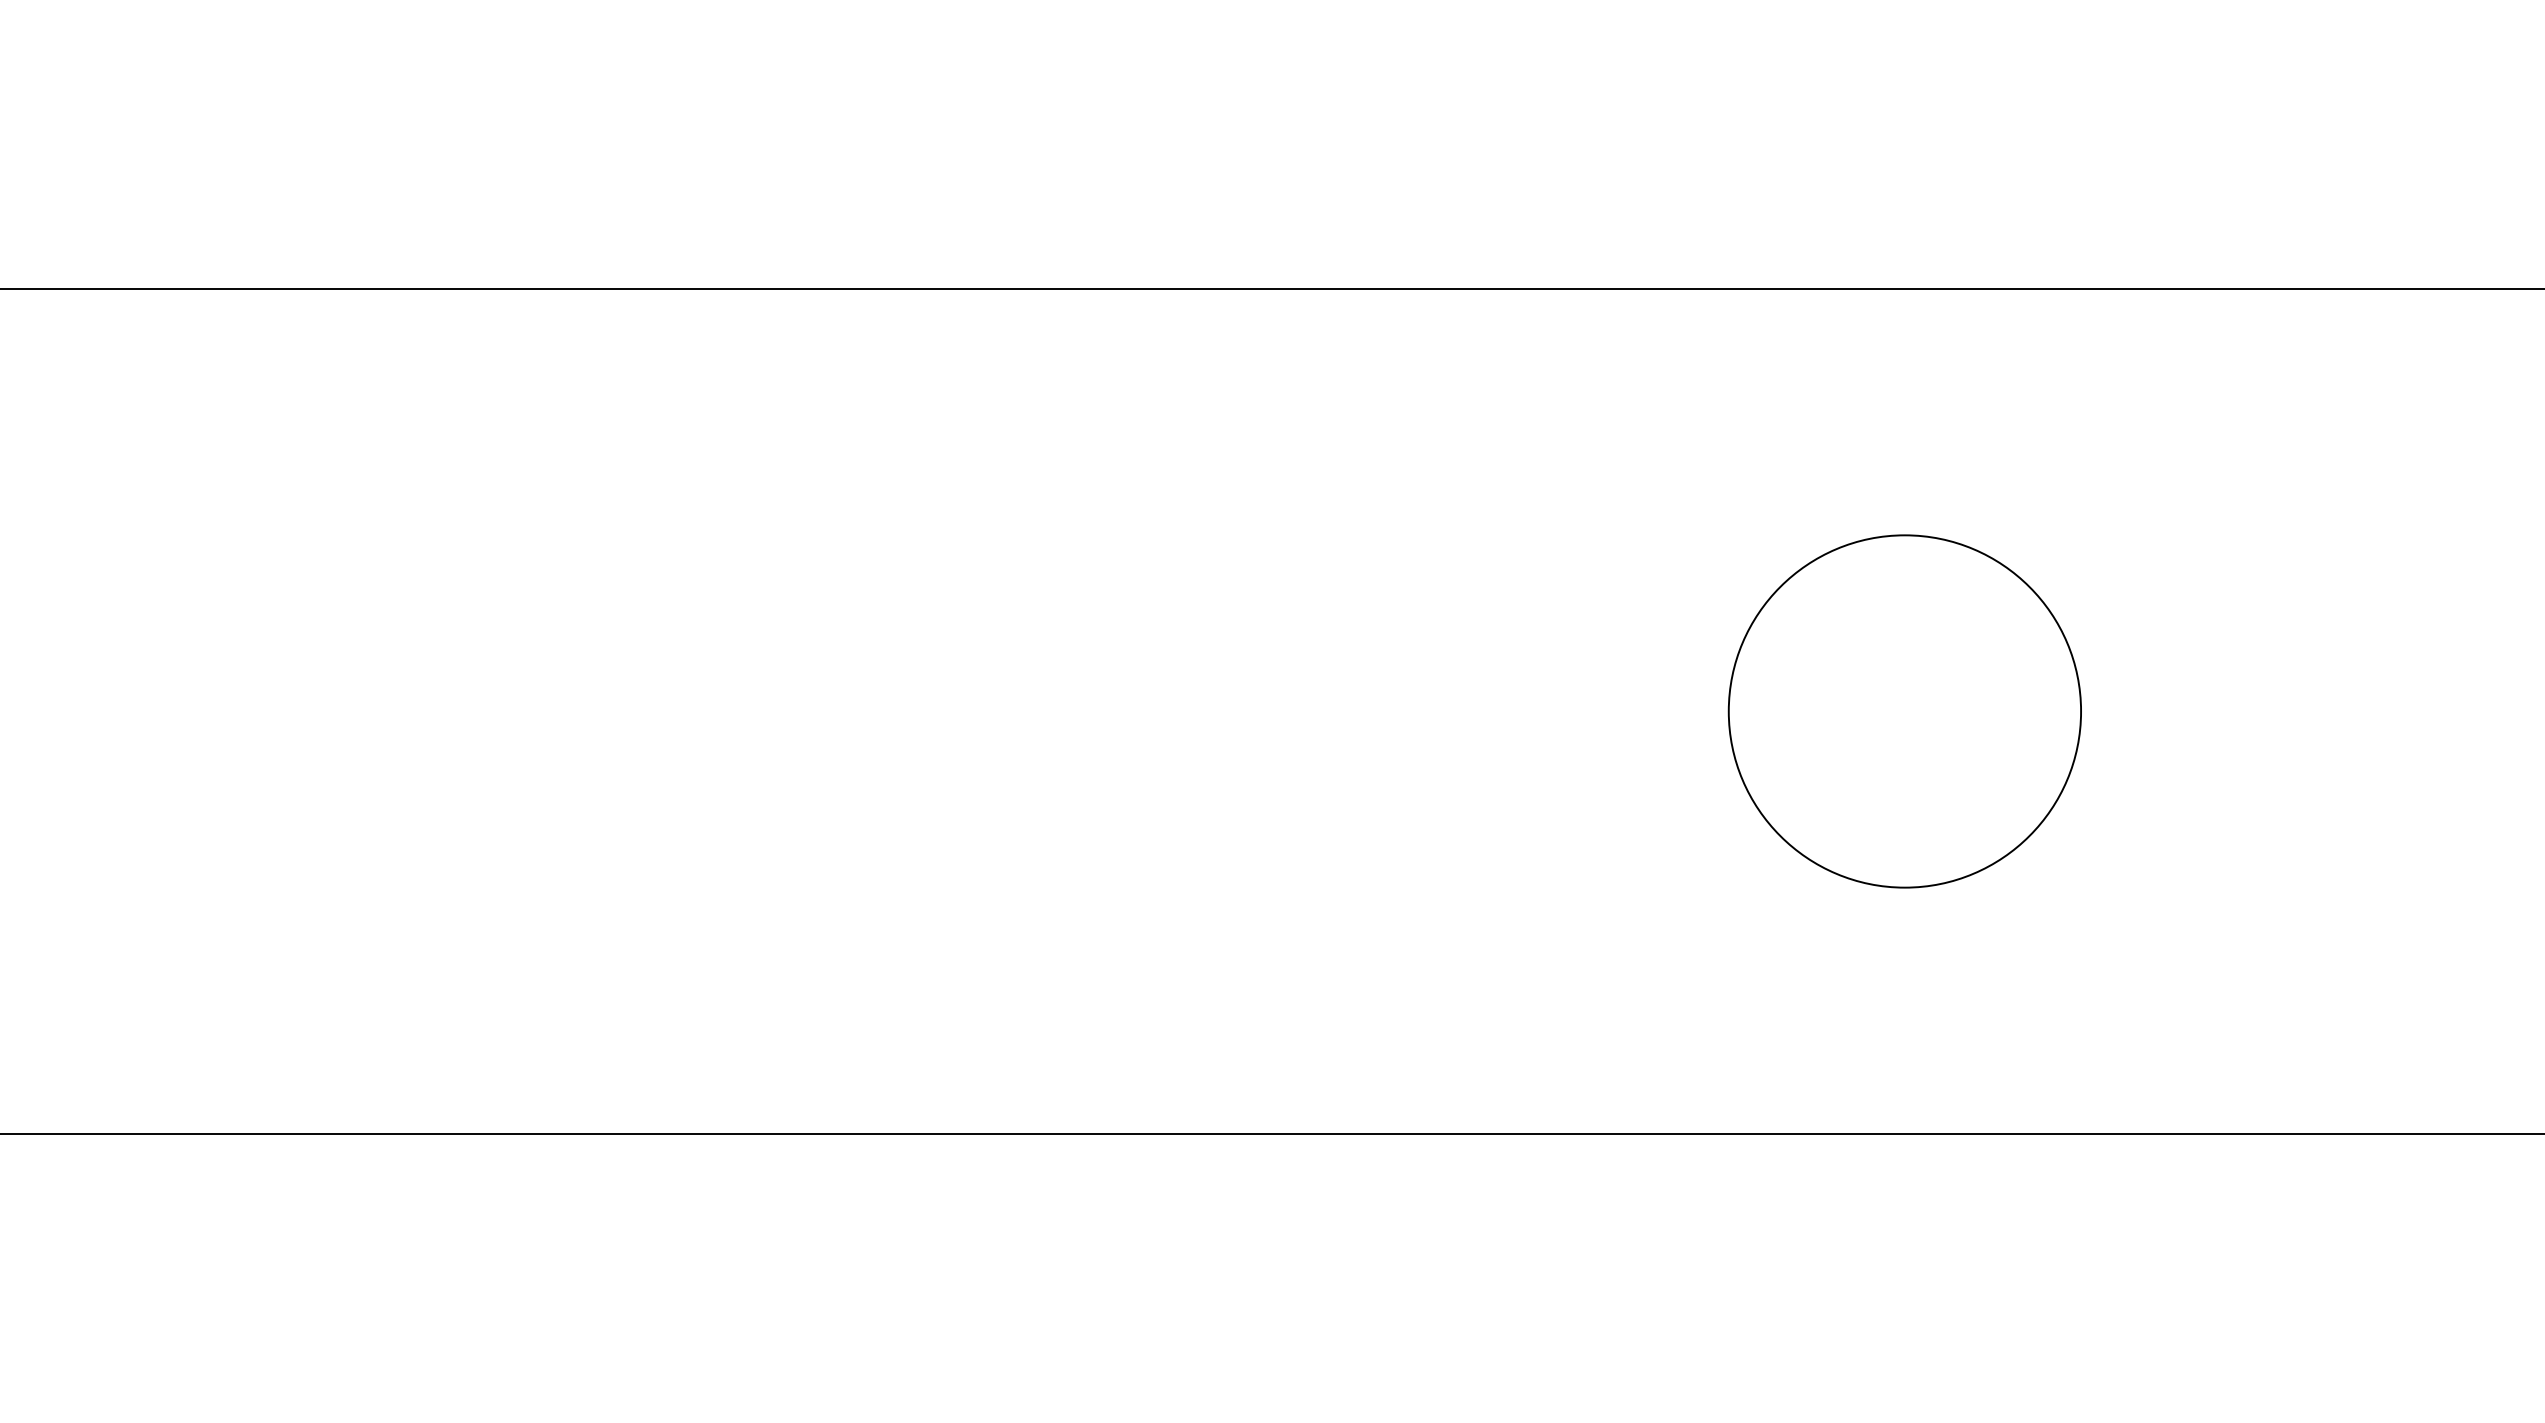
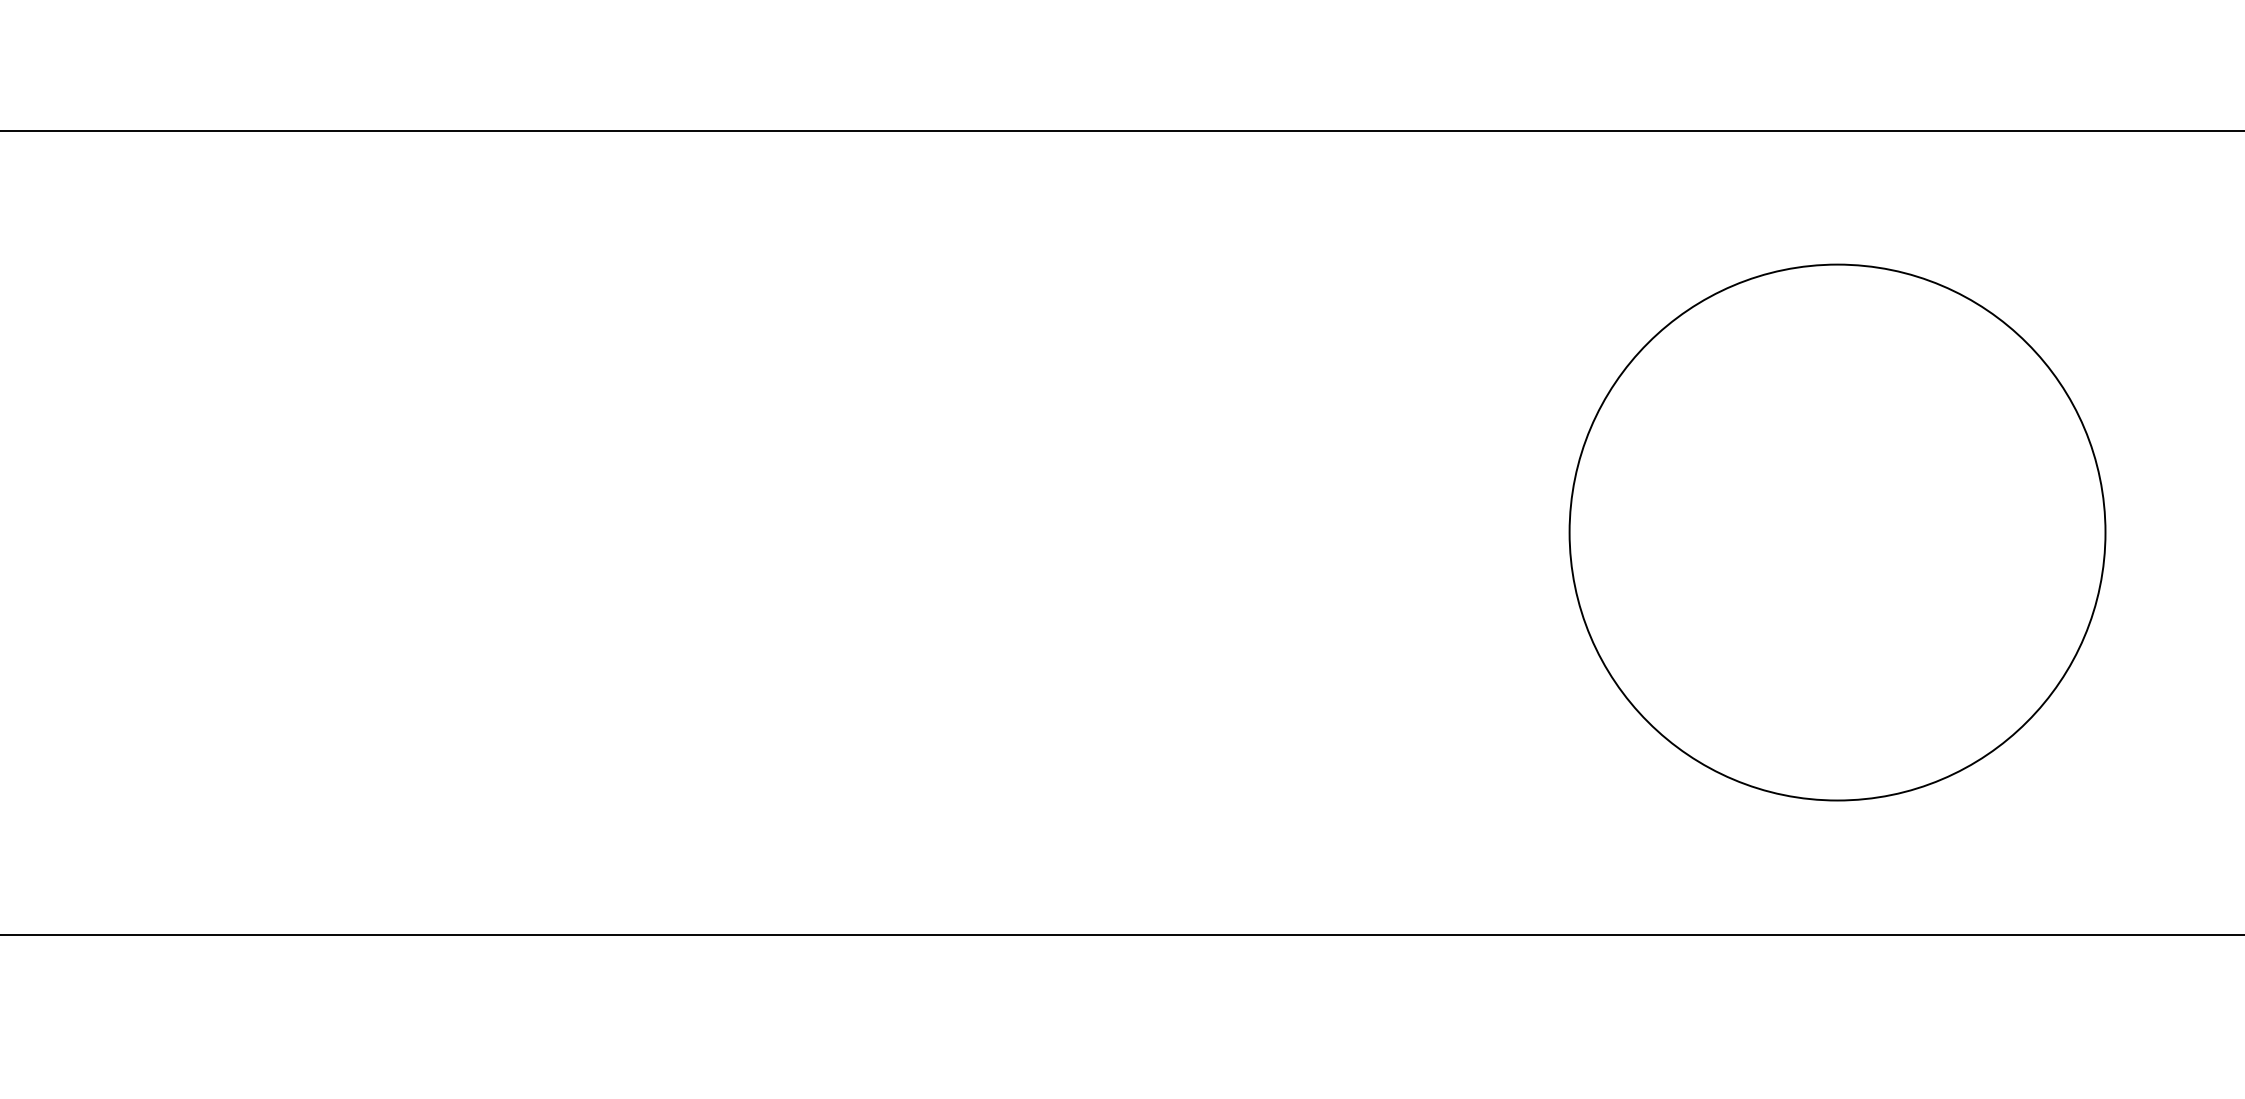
circle: (1904, 711) -> (1836, 532), size x1.6

